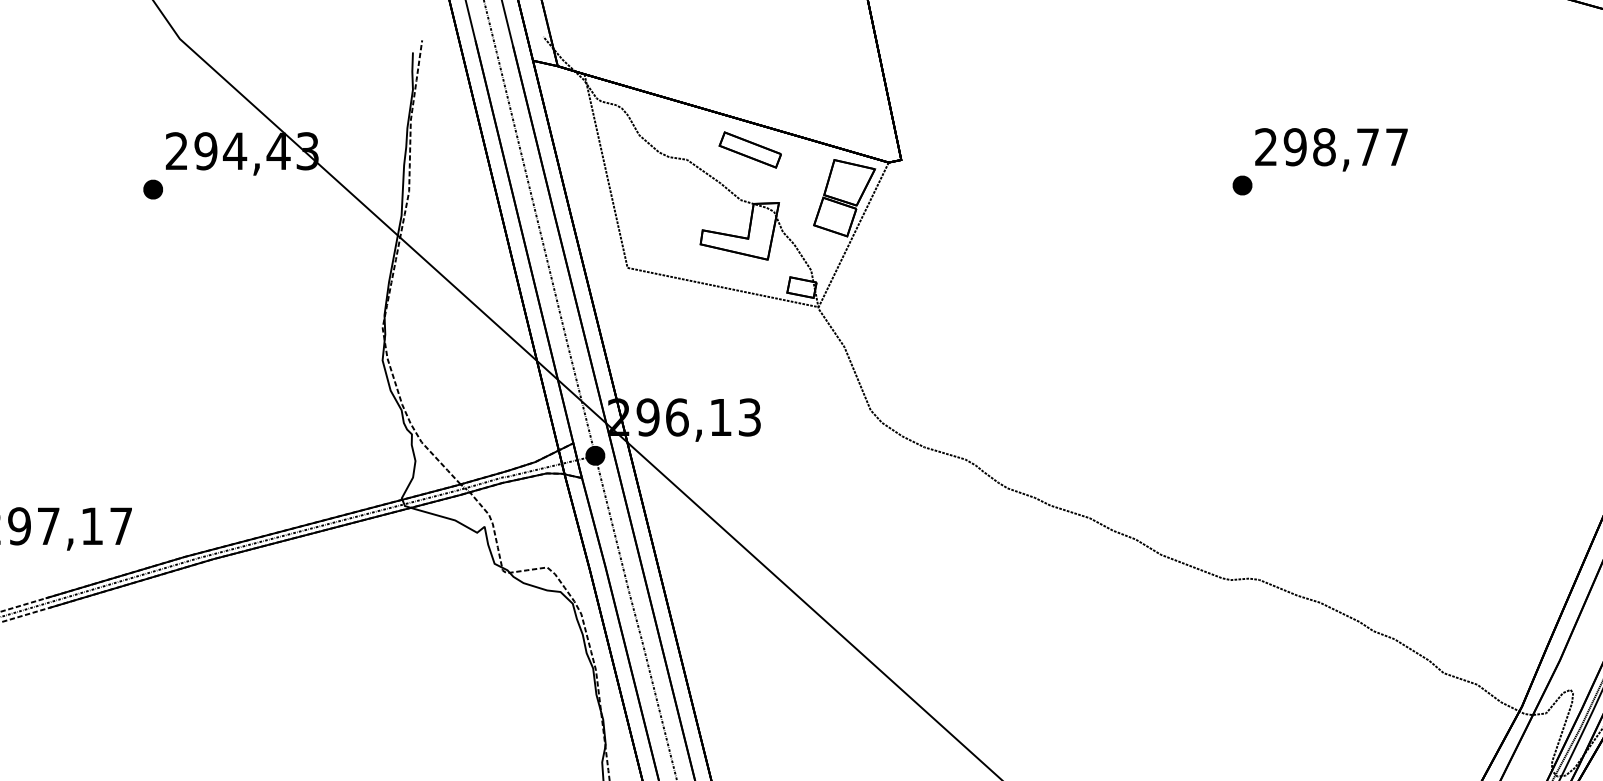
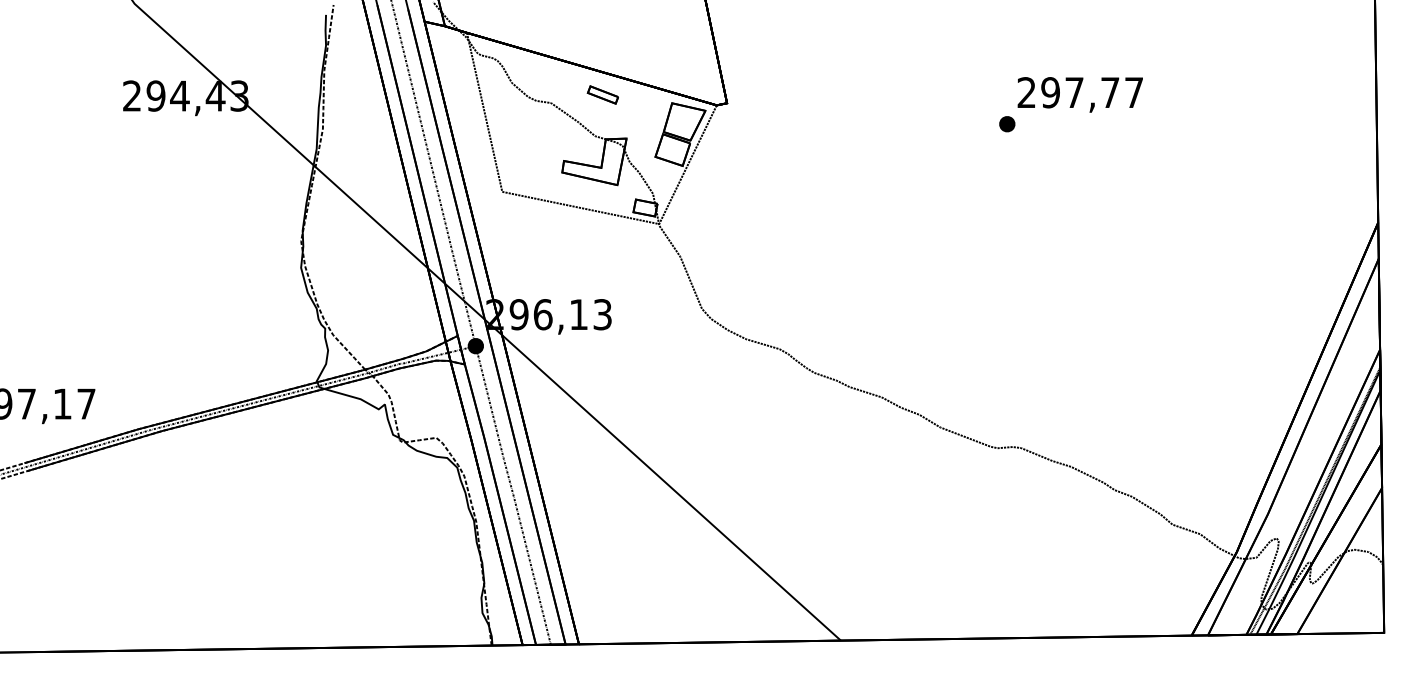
text: (1324, 146) -> (1074, 92), 298,77 -> 297,77
part: (749, 149) -> (602, 94), size x0.6
part: (152, 189) -> (112, 127), removed

